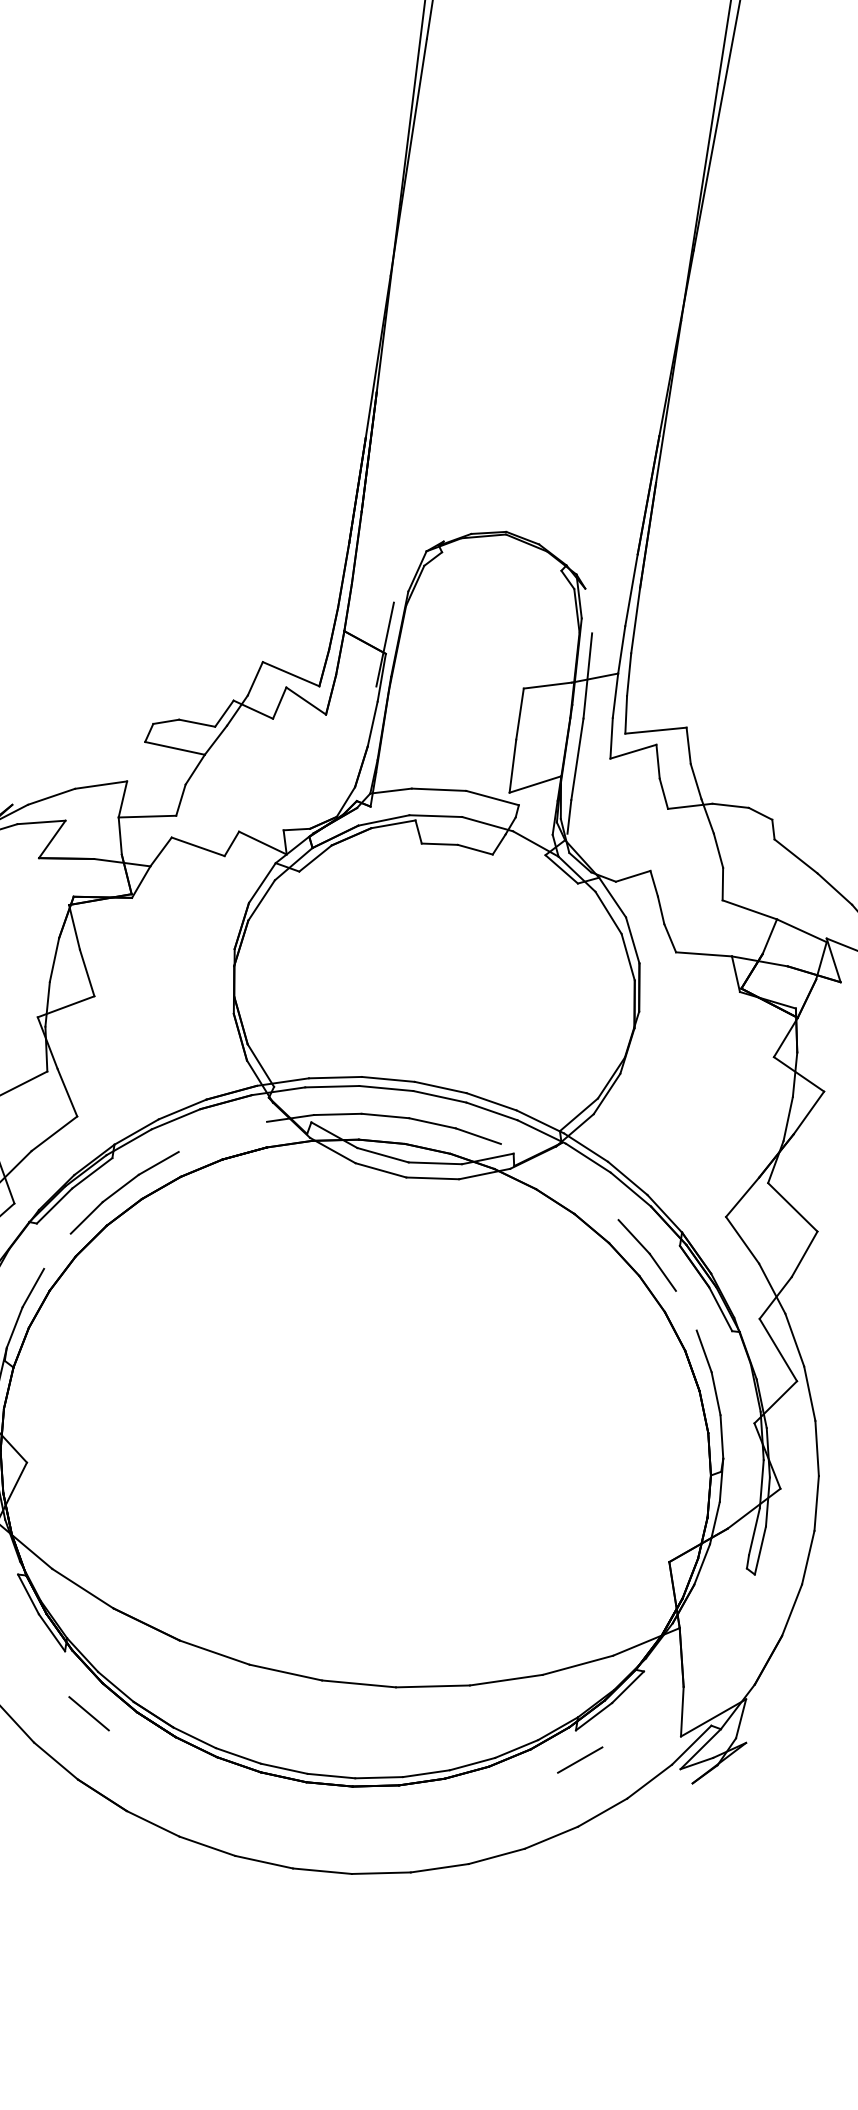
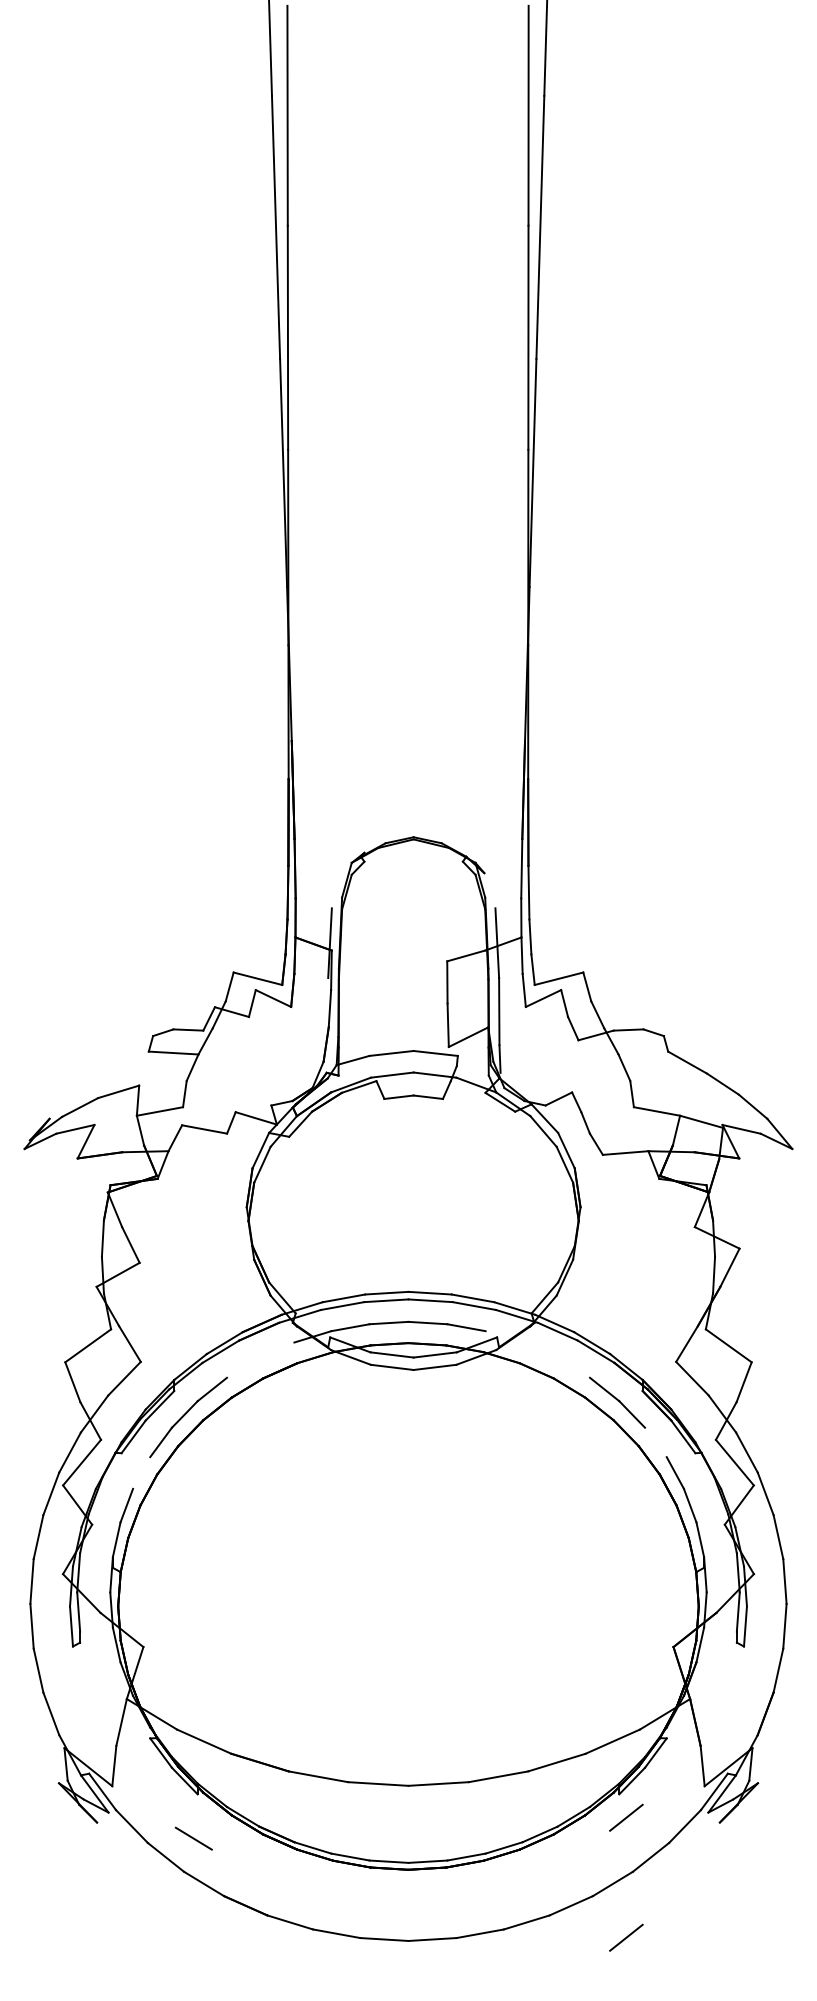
line: (88, 1713) -> (193, 1838), moved
line: (557, 1905) -> (626, 1937), added

